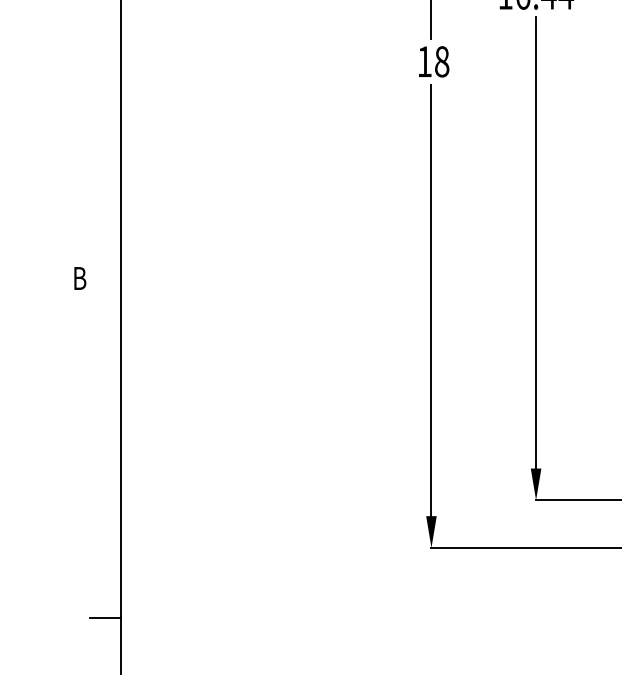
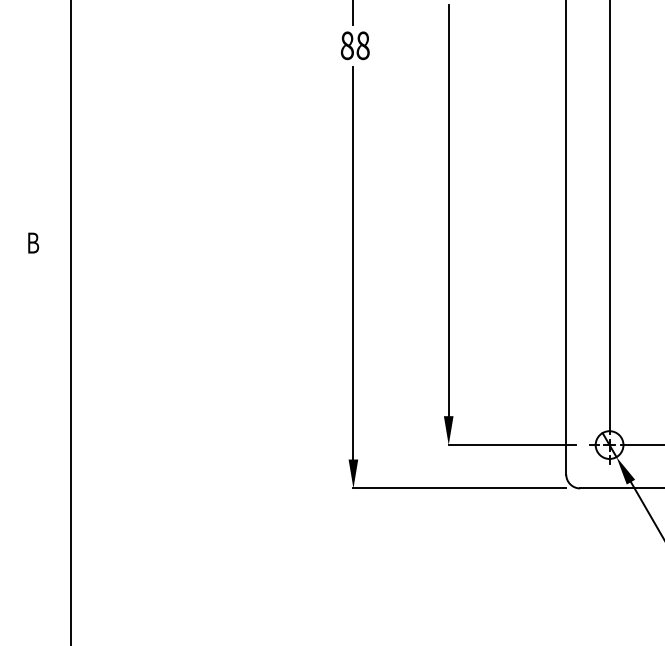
text: (423, 61) -> (346, 45), 18 -> 88
line: (105, 618) -> (56, 552), removed

